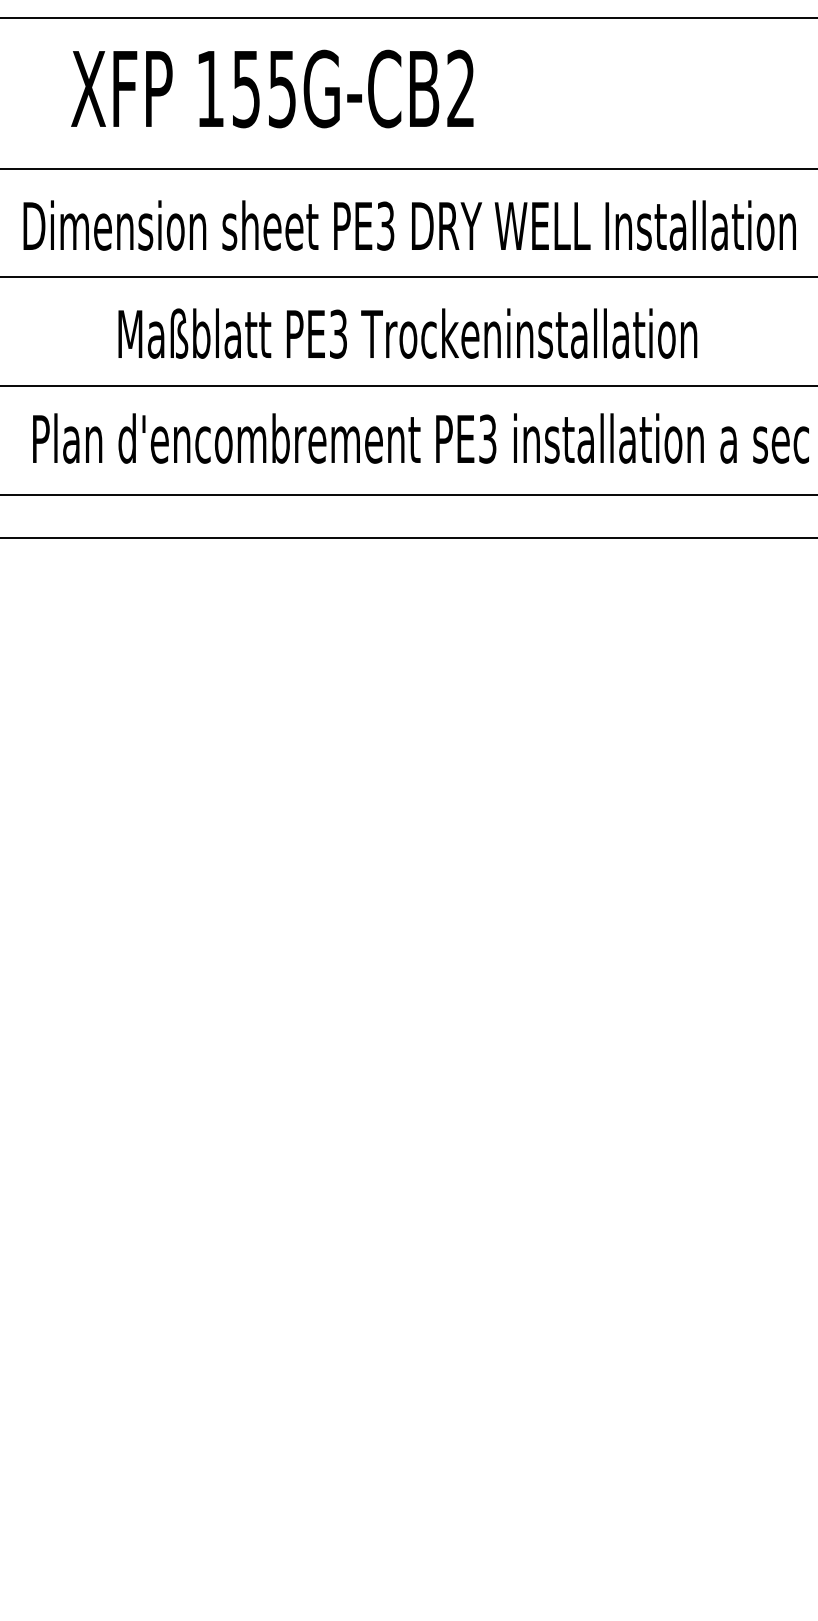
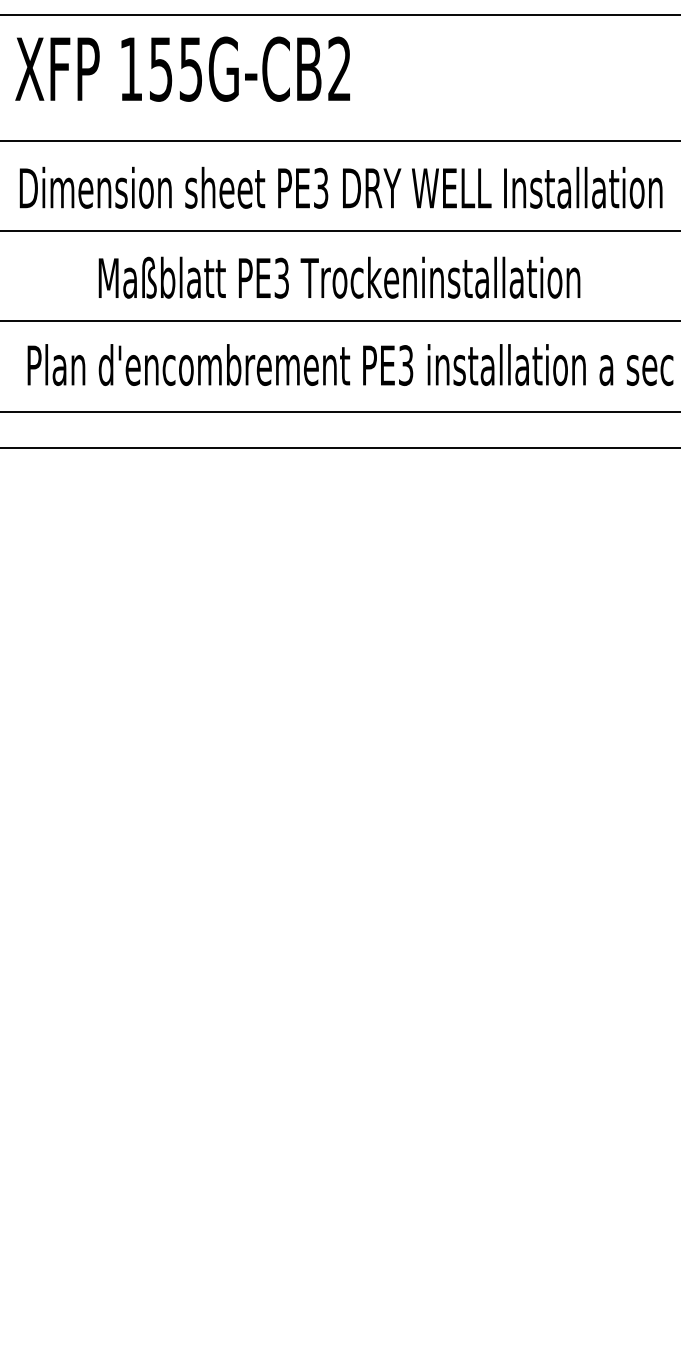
text: (272, 88) -> (182, 68), moved

